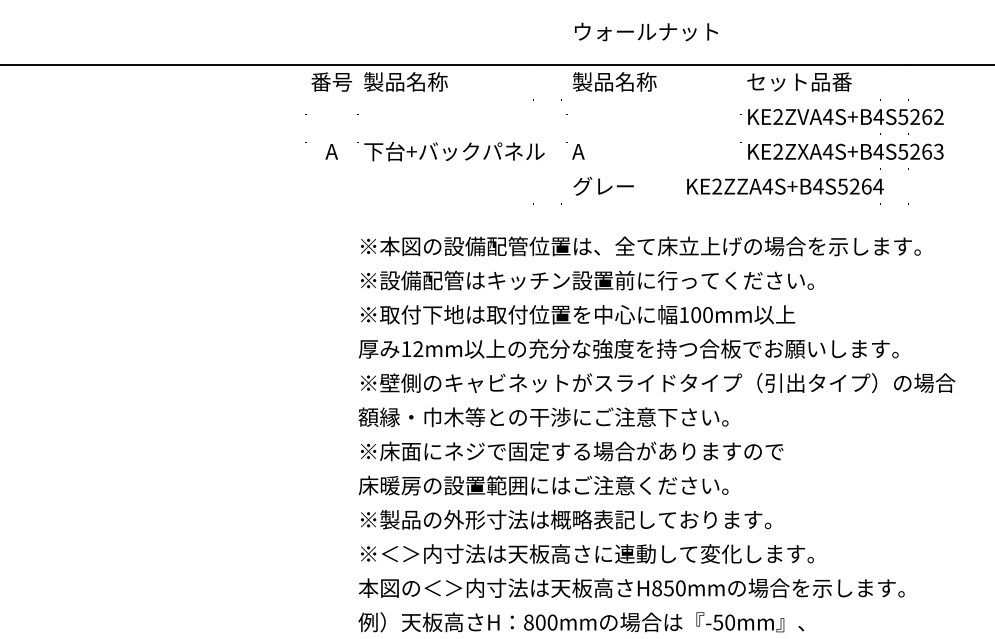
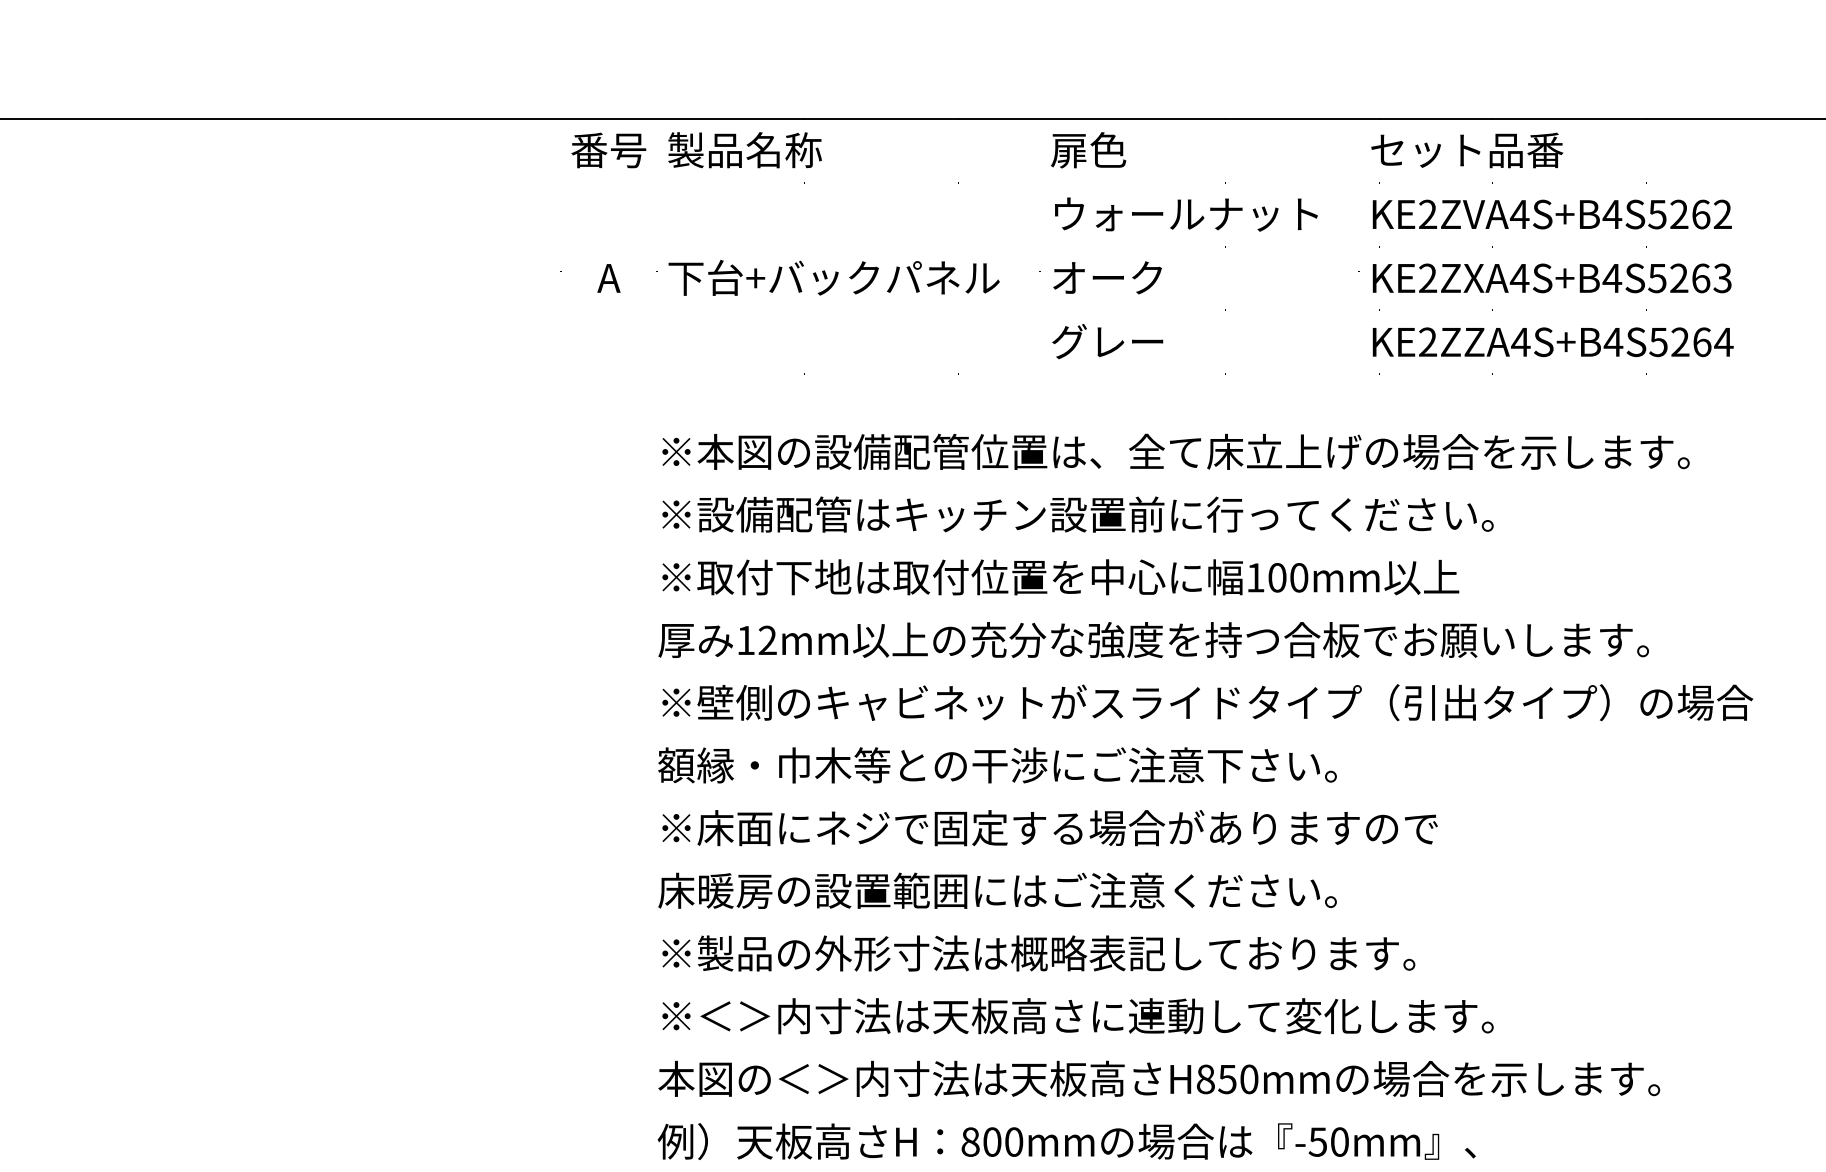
text: (646, 31) -> (1186, 213), moved
text: (614, 81) -> (1127, 149), 製品名称 -> 扉色
text: (602, 151) -> (1105, 277), A -> オーク
text: (785, 186) -> (1553, 341), moved

